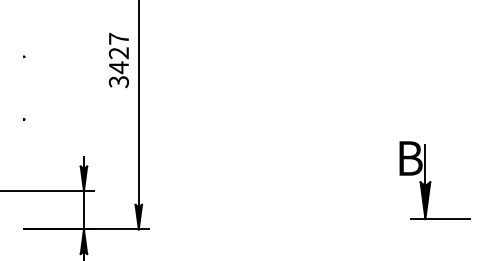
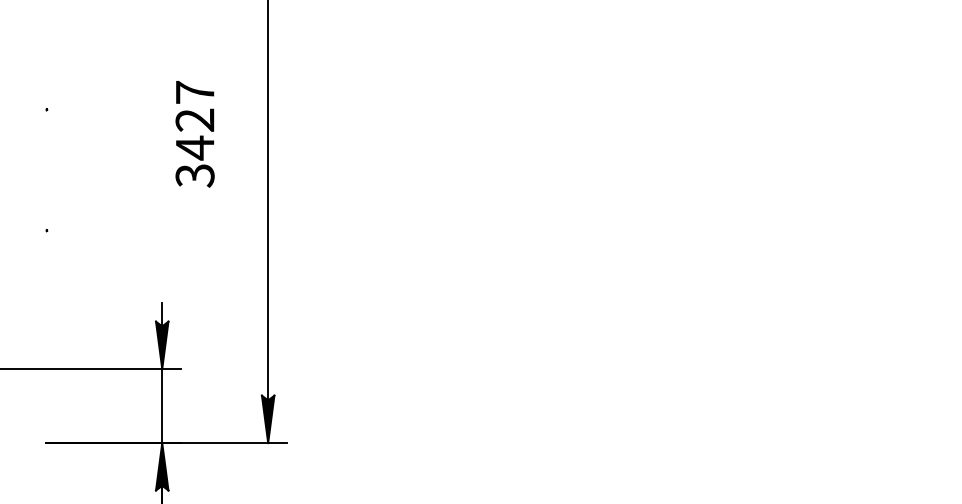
text: (118, 60) -> (194, 134), moved
part: (434, 180) -> (839, 348), removed

